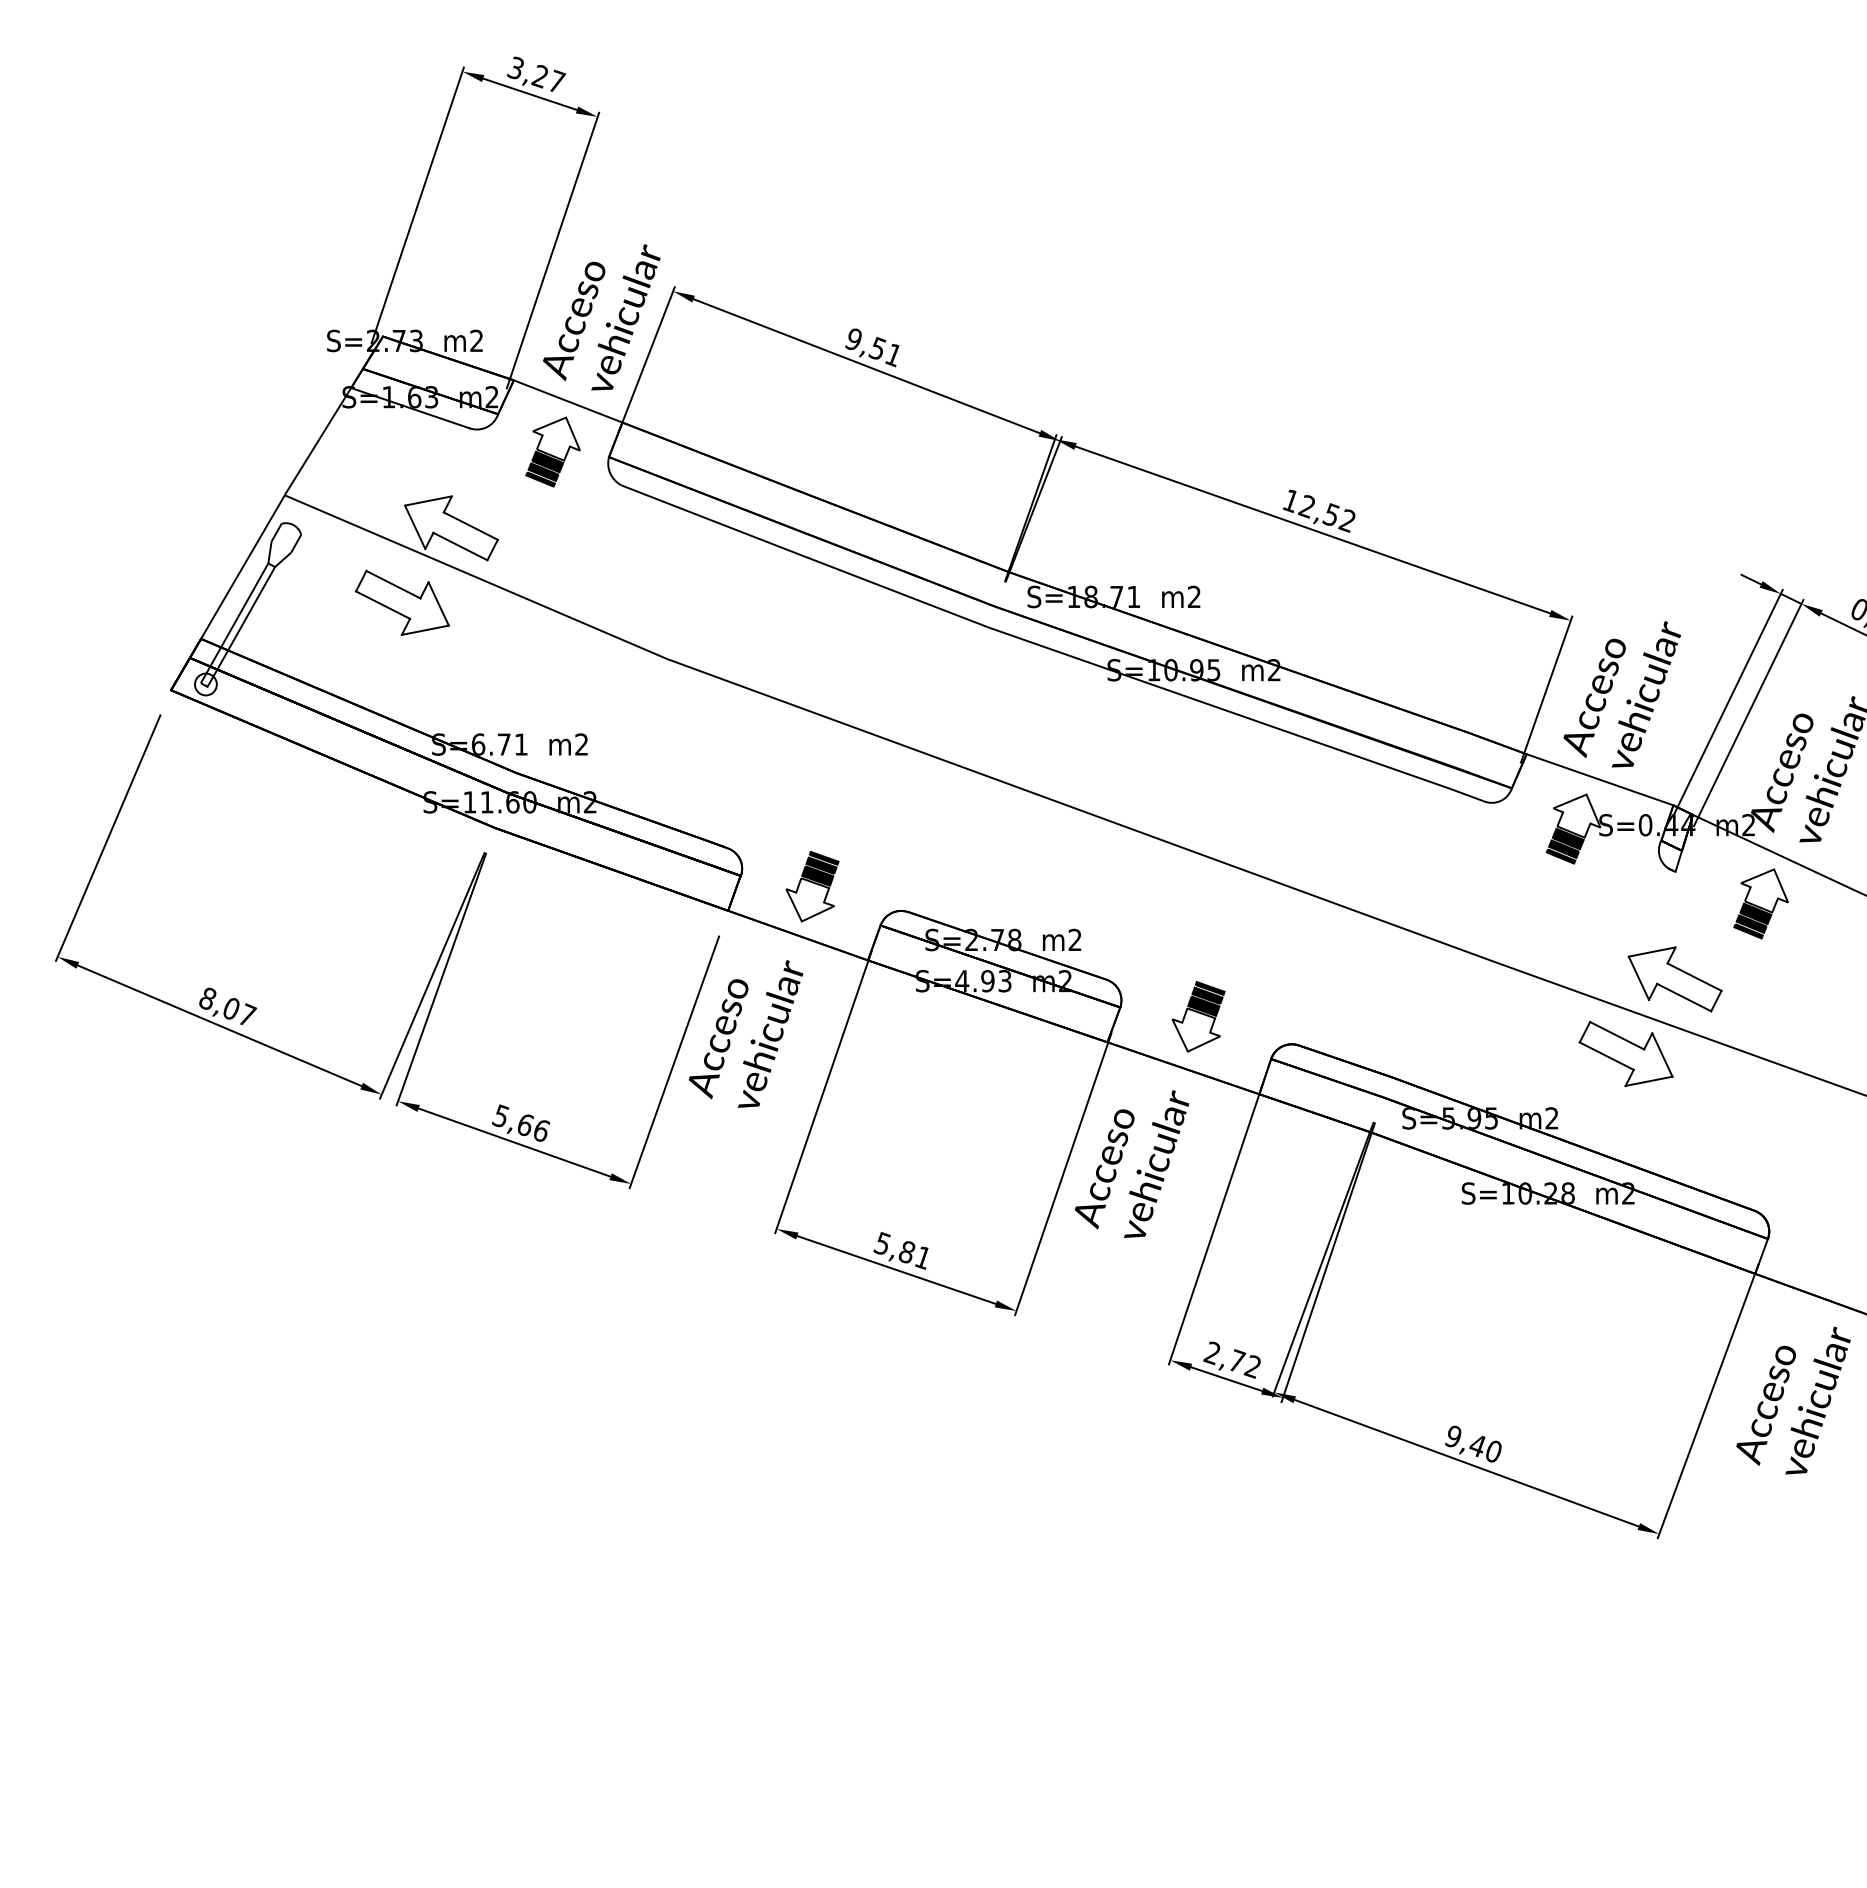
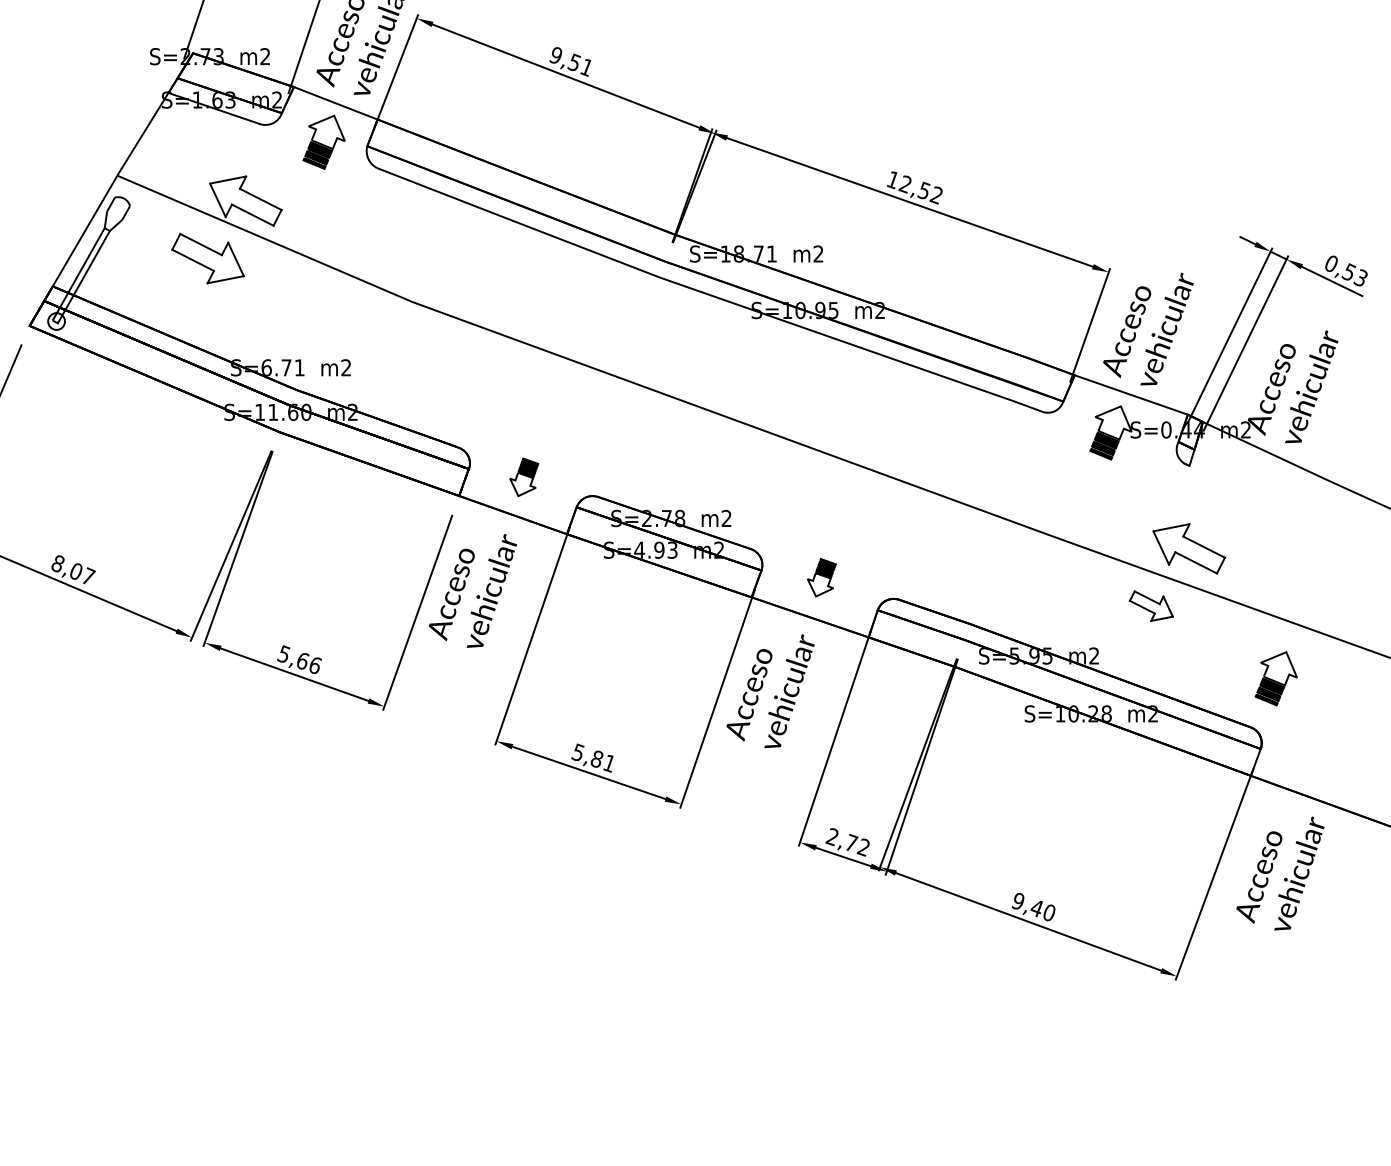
part: (812, 886) -> (524, 477), size x0.7
part: (1760, 903) -> (1275, 678), moved
part: (1198, 1016) -> (821, 577), size x0.7
part: (1625, 1053) -> (1150, 605), size x0.6

